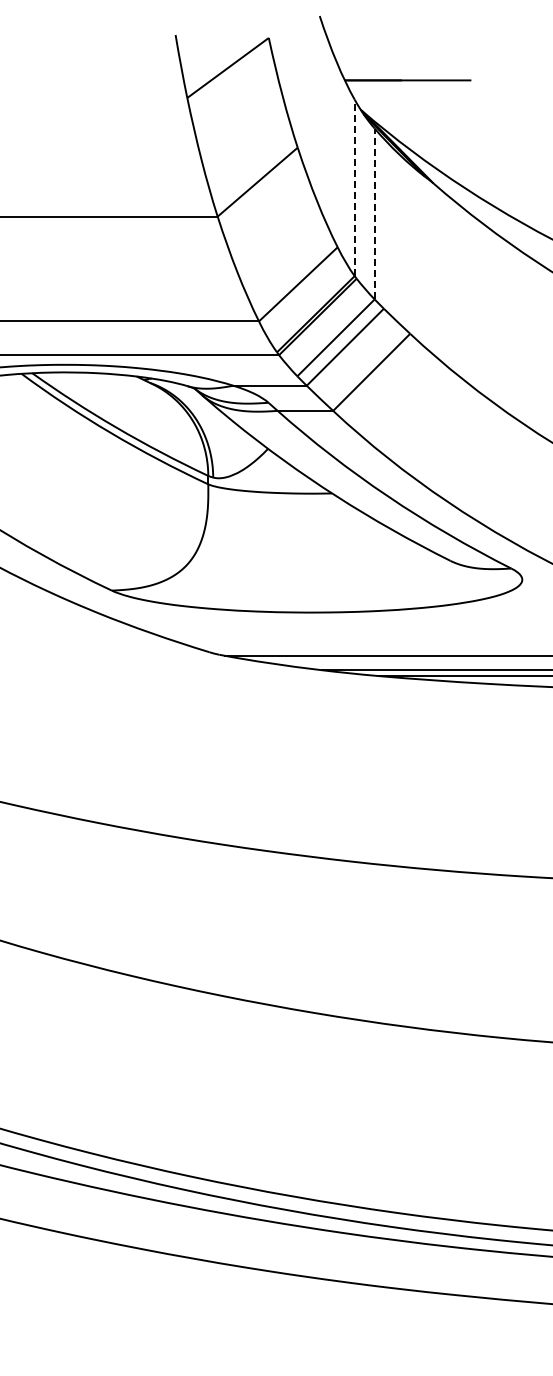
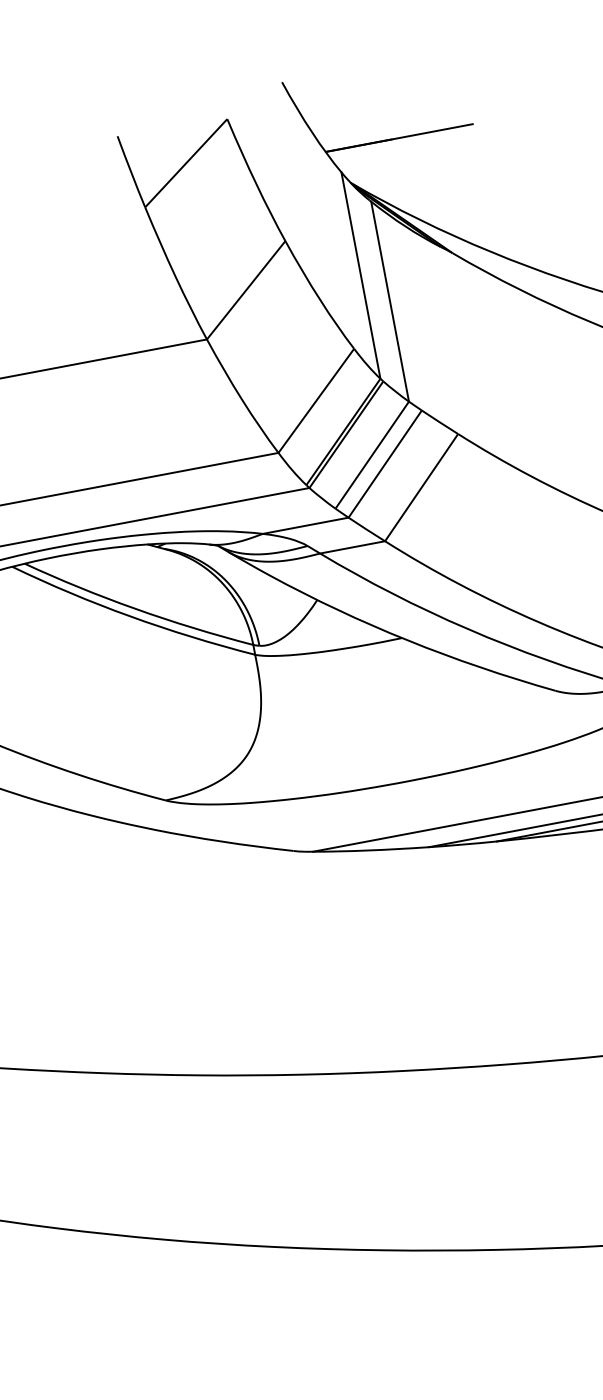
line: (354, 187) -> (360, 275), dashed -> solid
line: (374, 213) -> (389, 301), dashed -> solid

